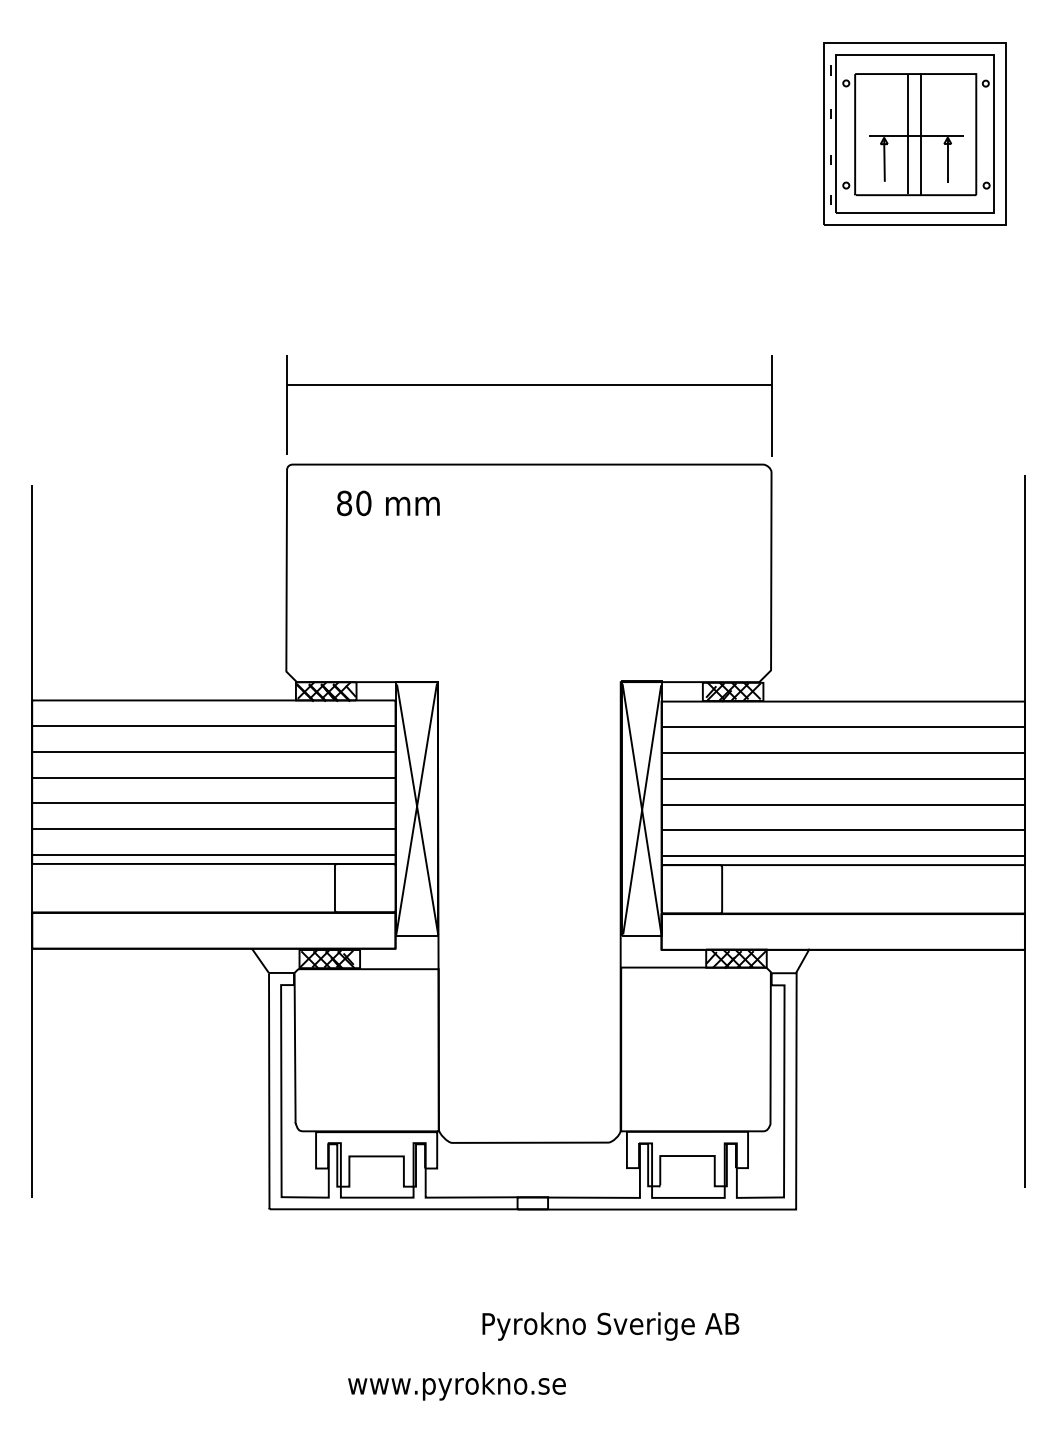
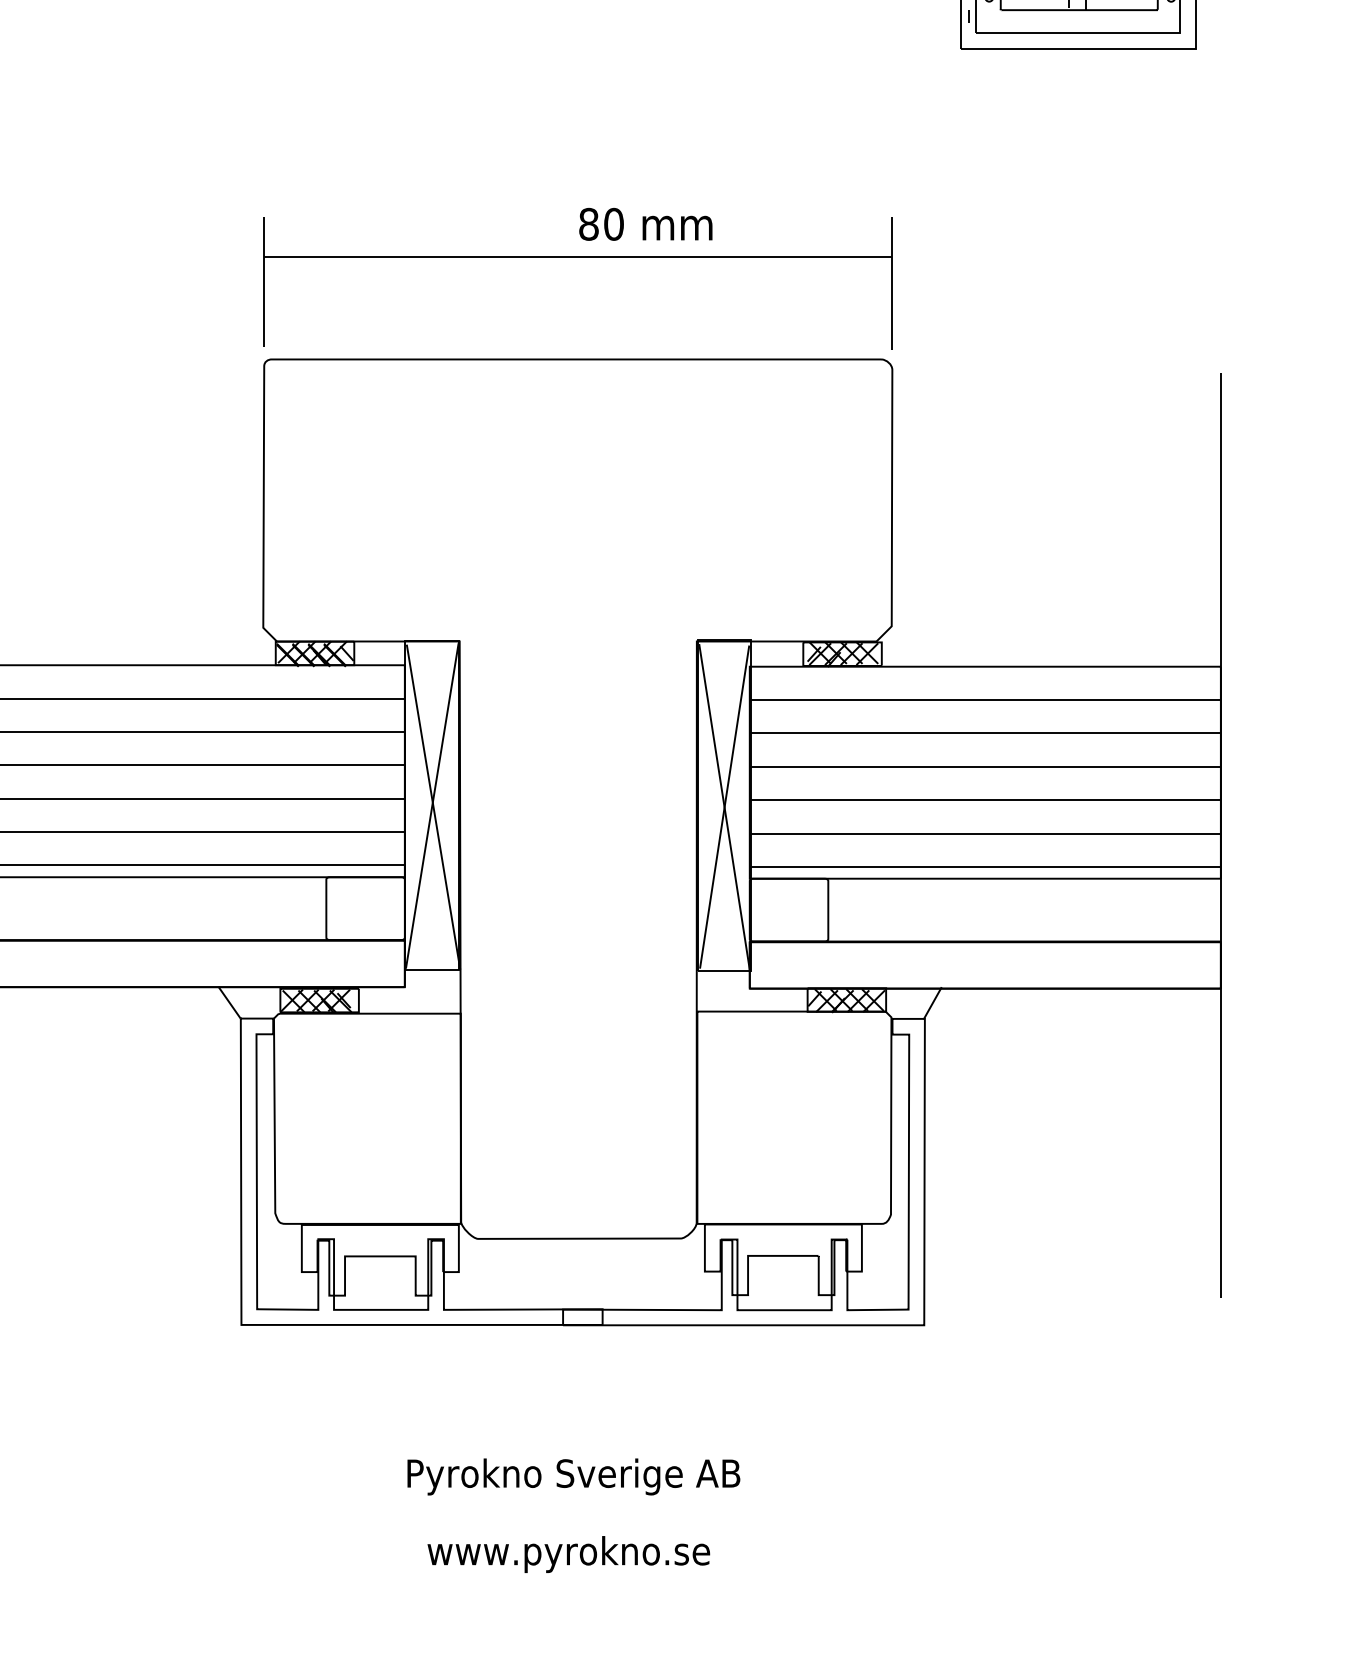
text: (388, 503) -> (645, 224), moved
text: (610, 1326) -> (573, 1476), moved
text: (456, 1386) -> (568, 1554), moved

